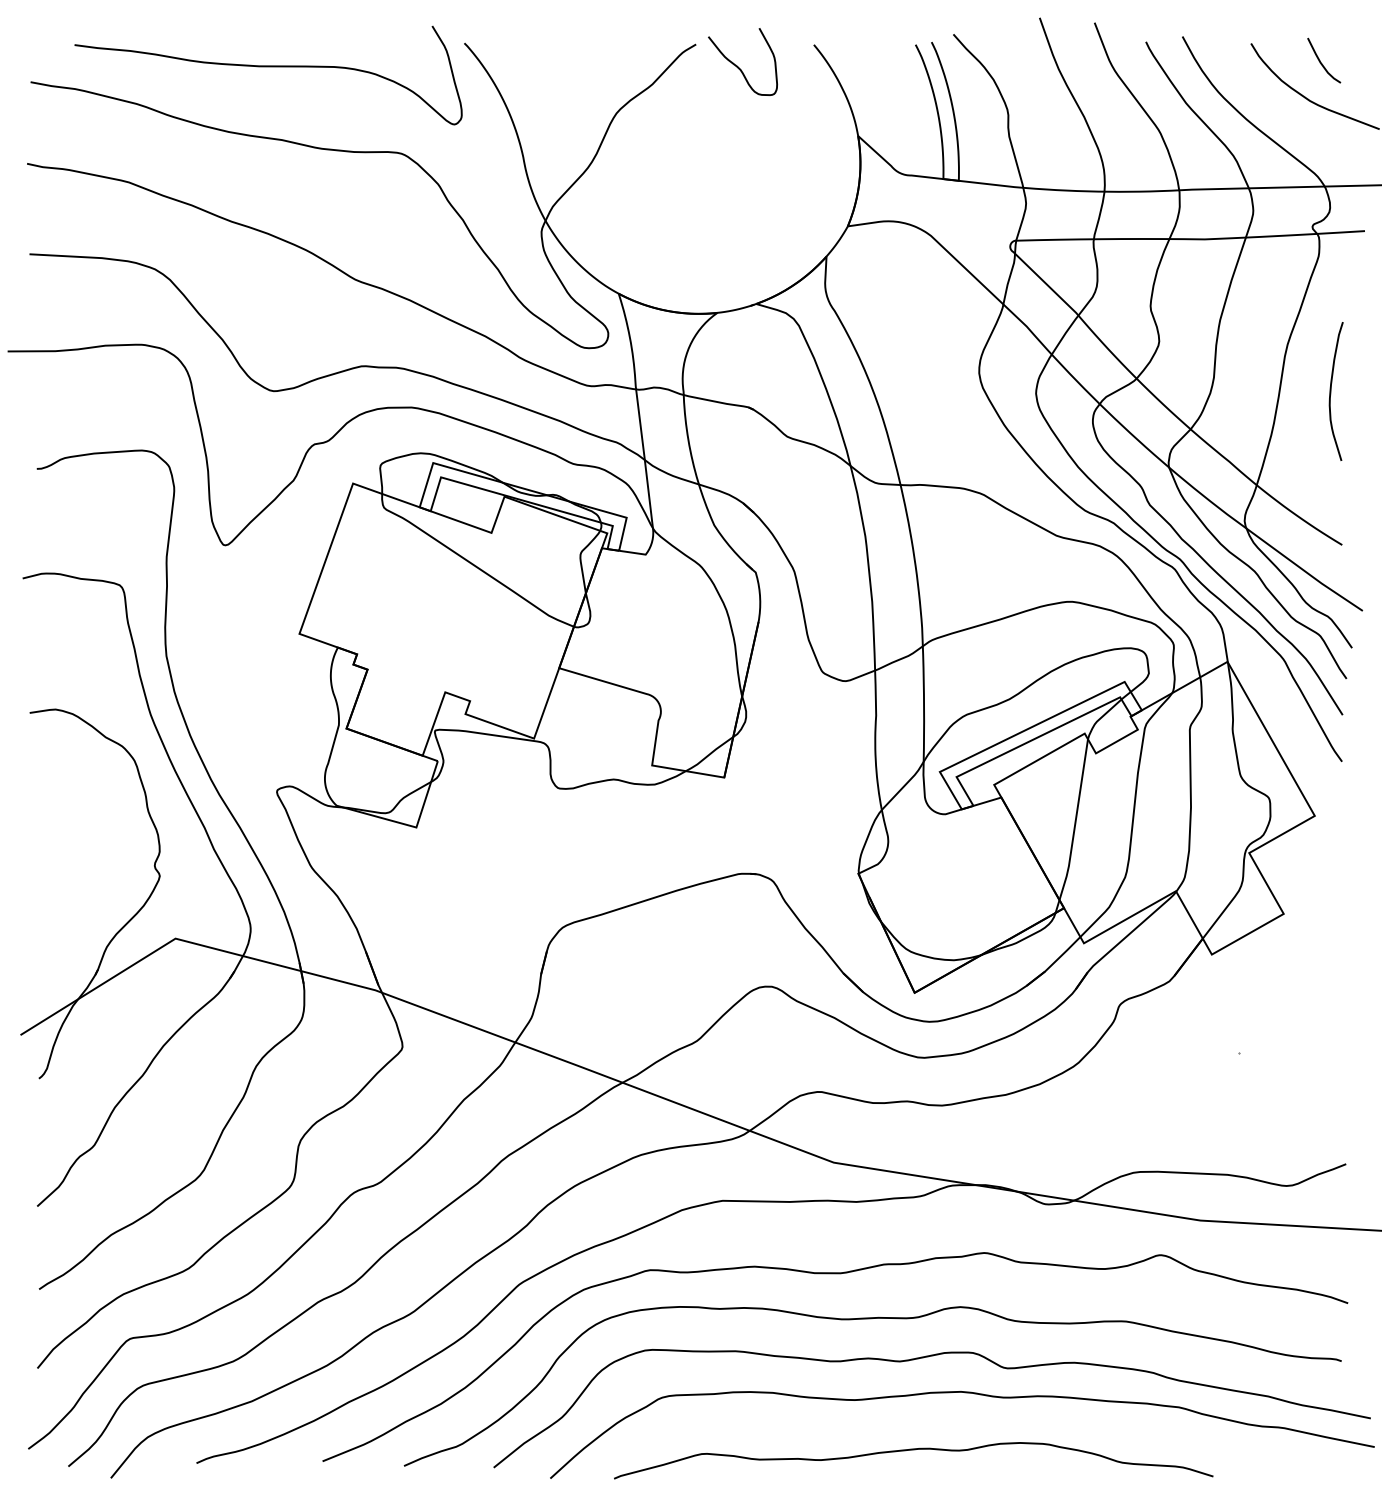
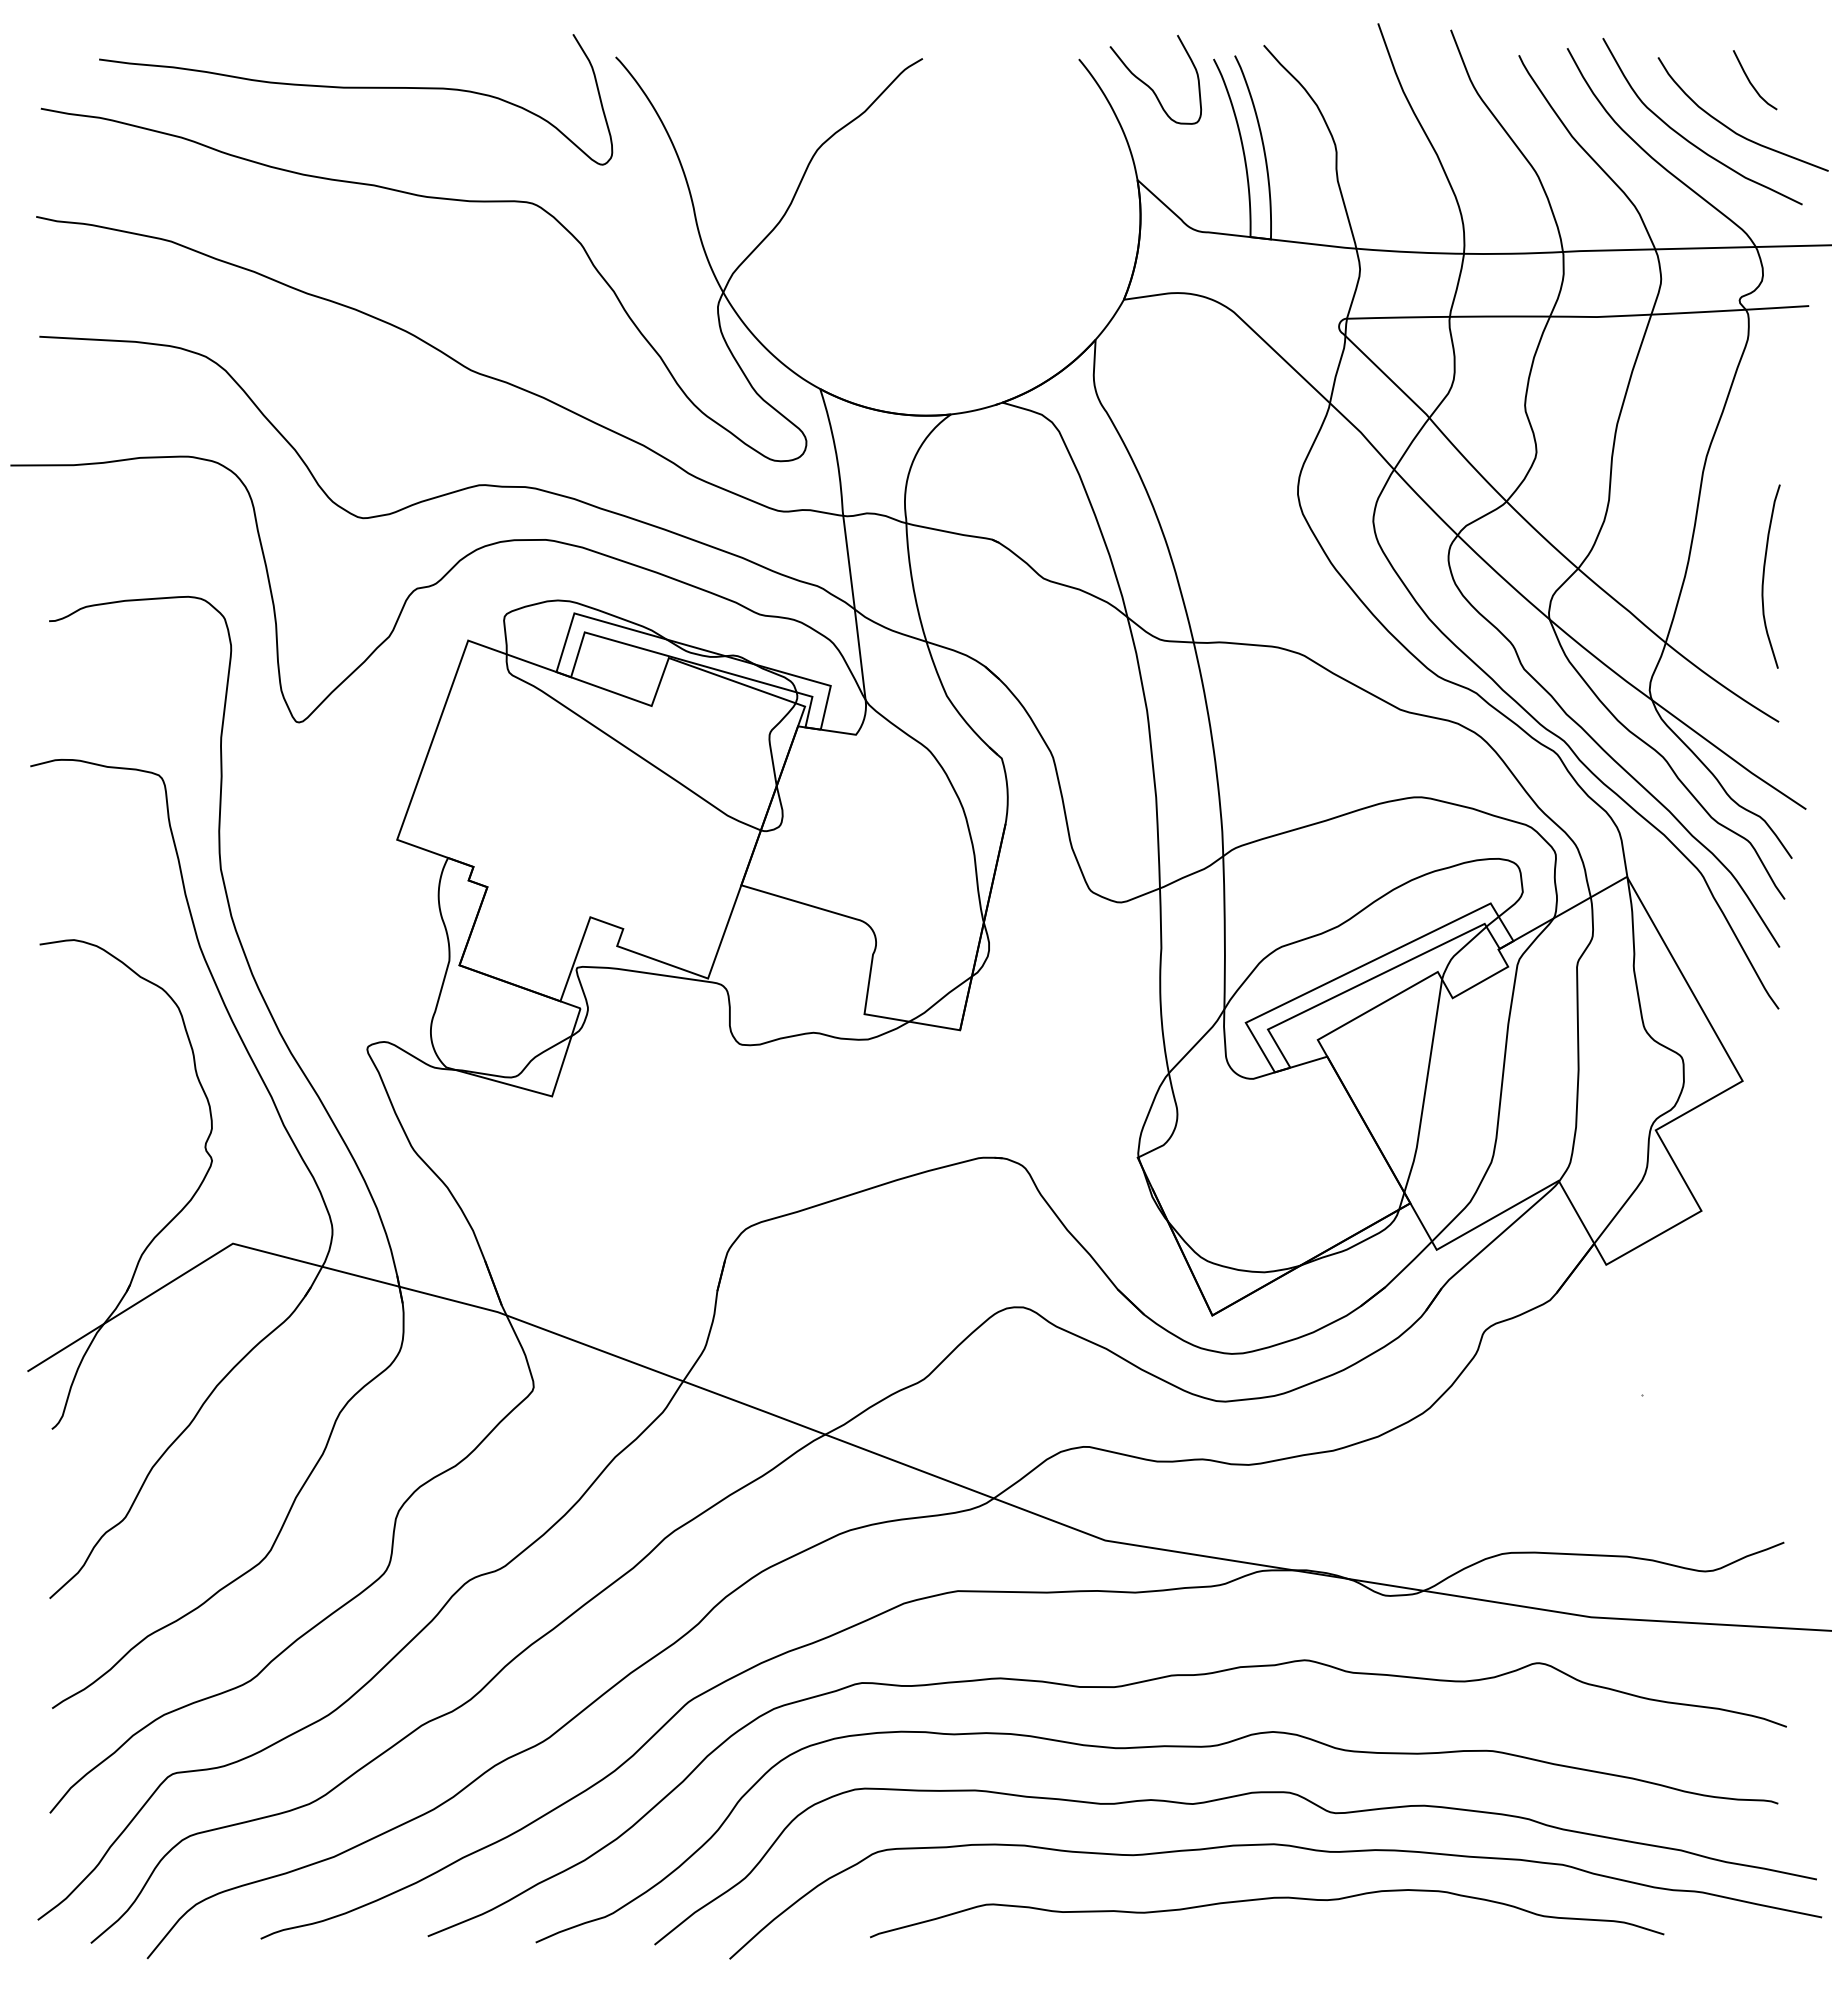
curve: (739, 67) -> (1151, 87), moved
curve: (1275, 106) -> (1690, 141), added
curve: (1331, 391) -> (1764, 576), moved
curve: (913, 1450) -> (1267, 1899), moved

